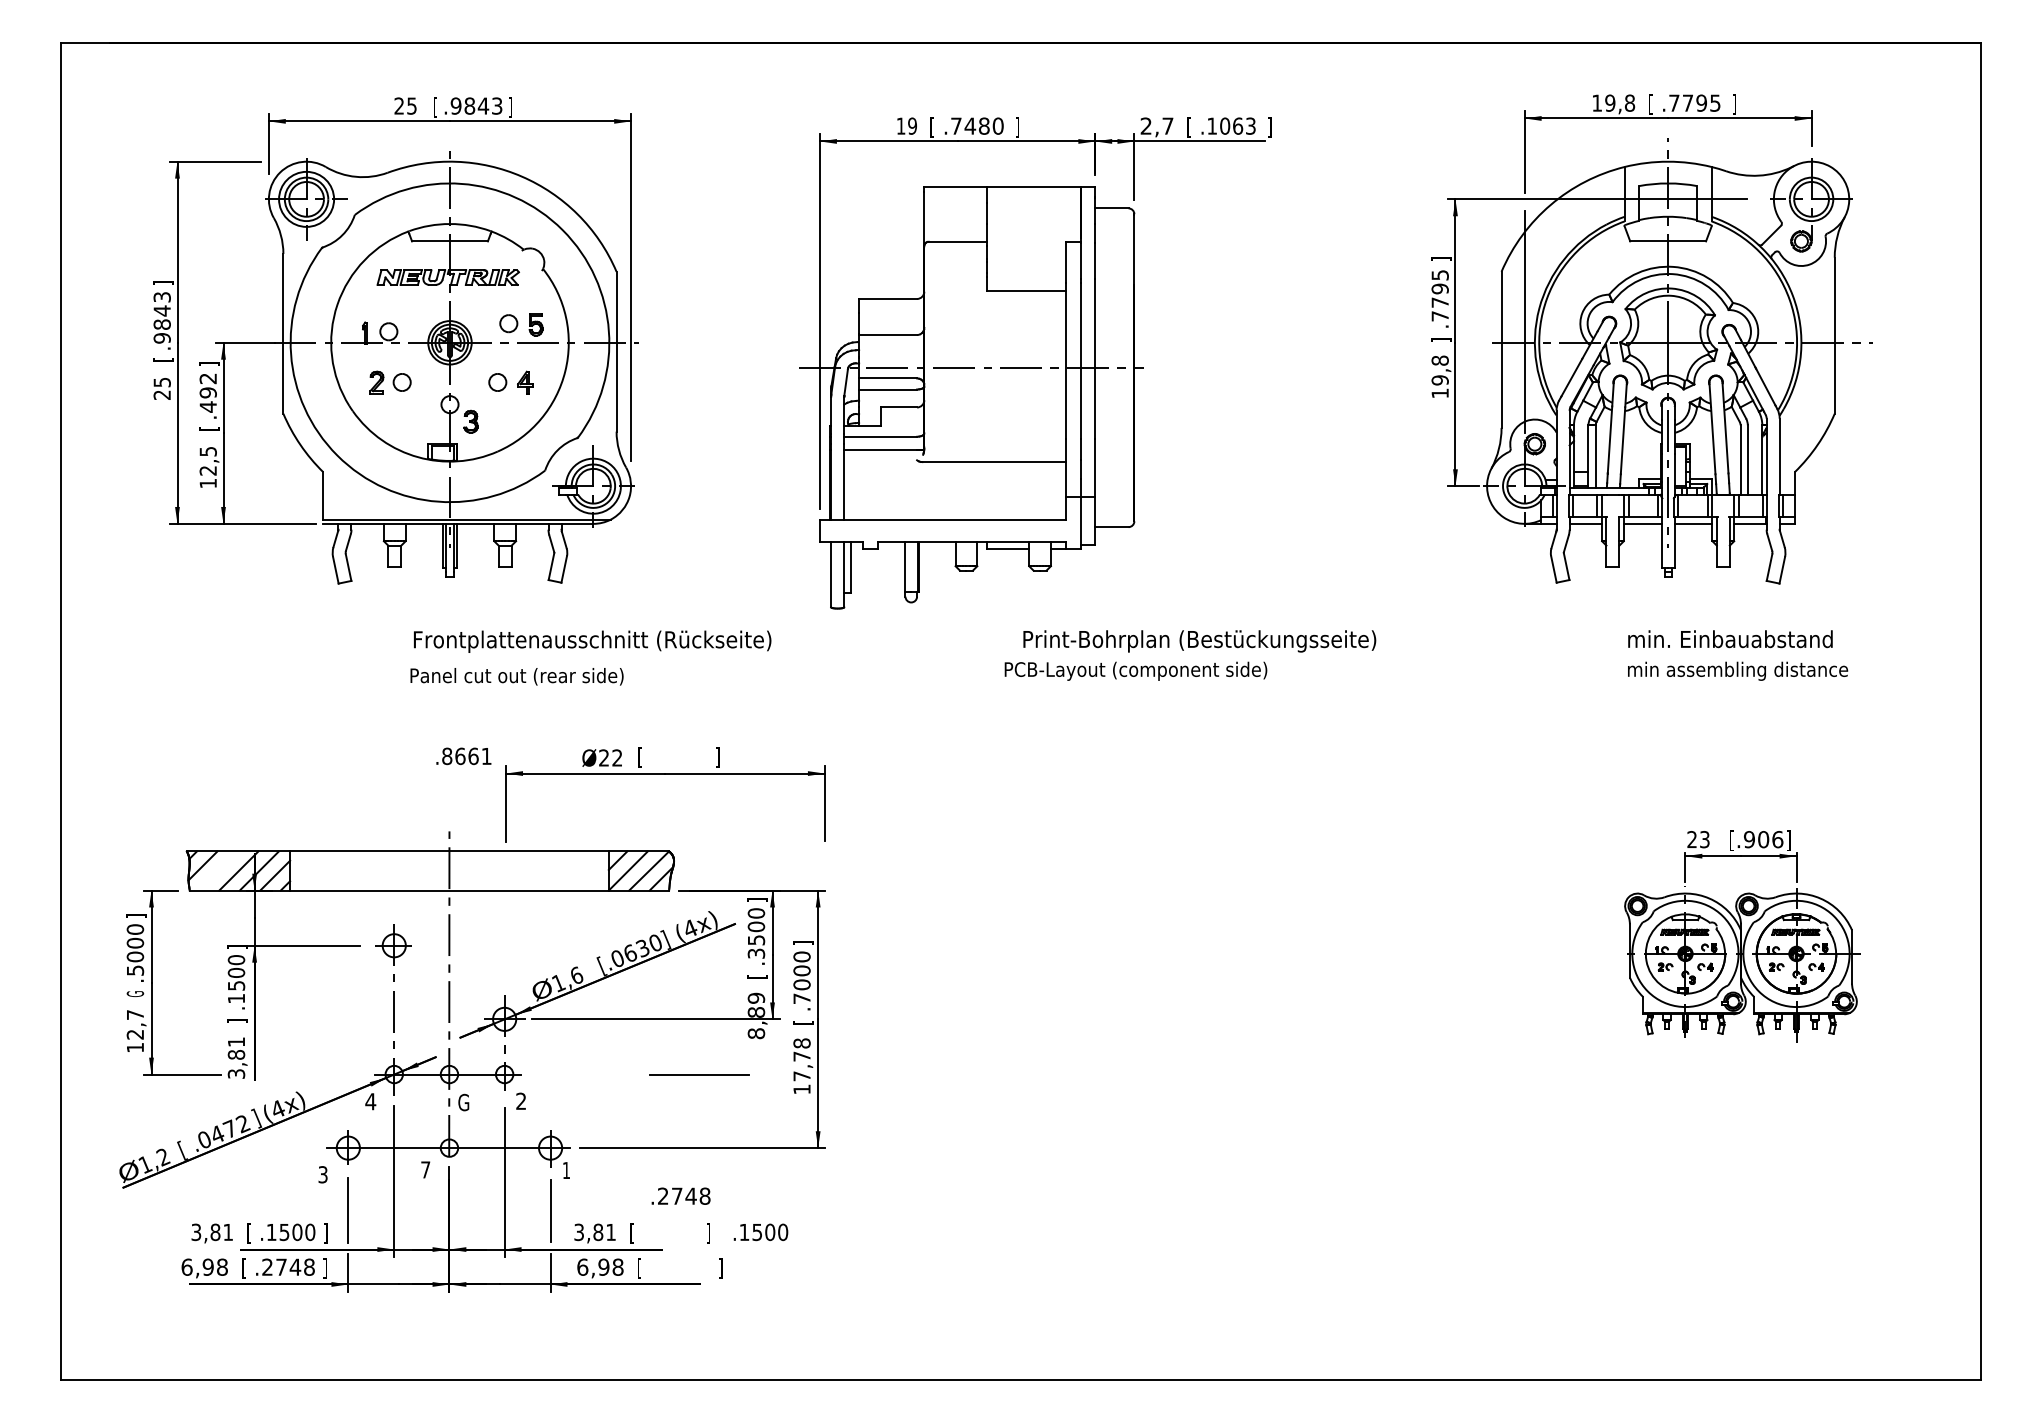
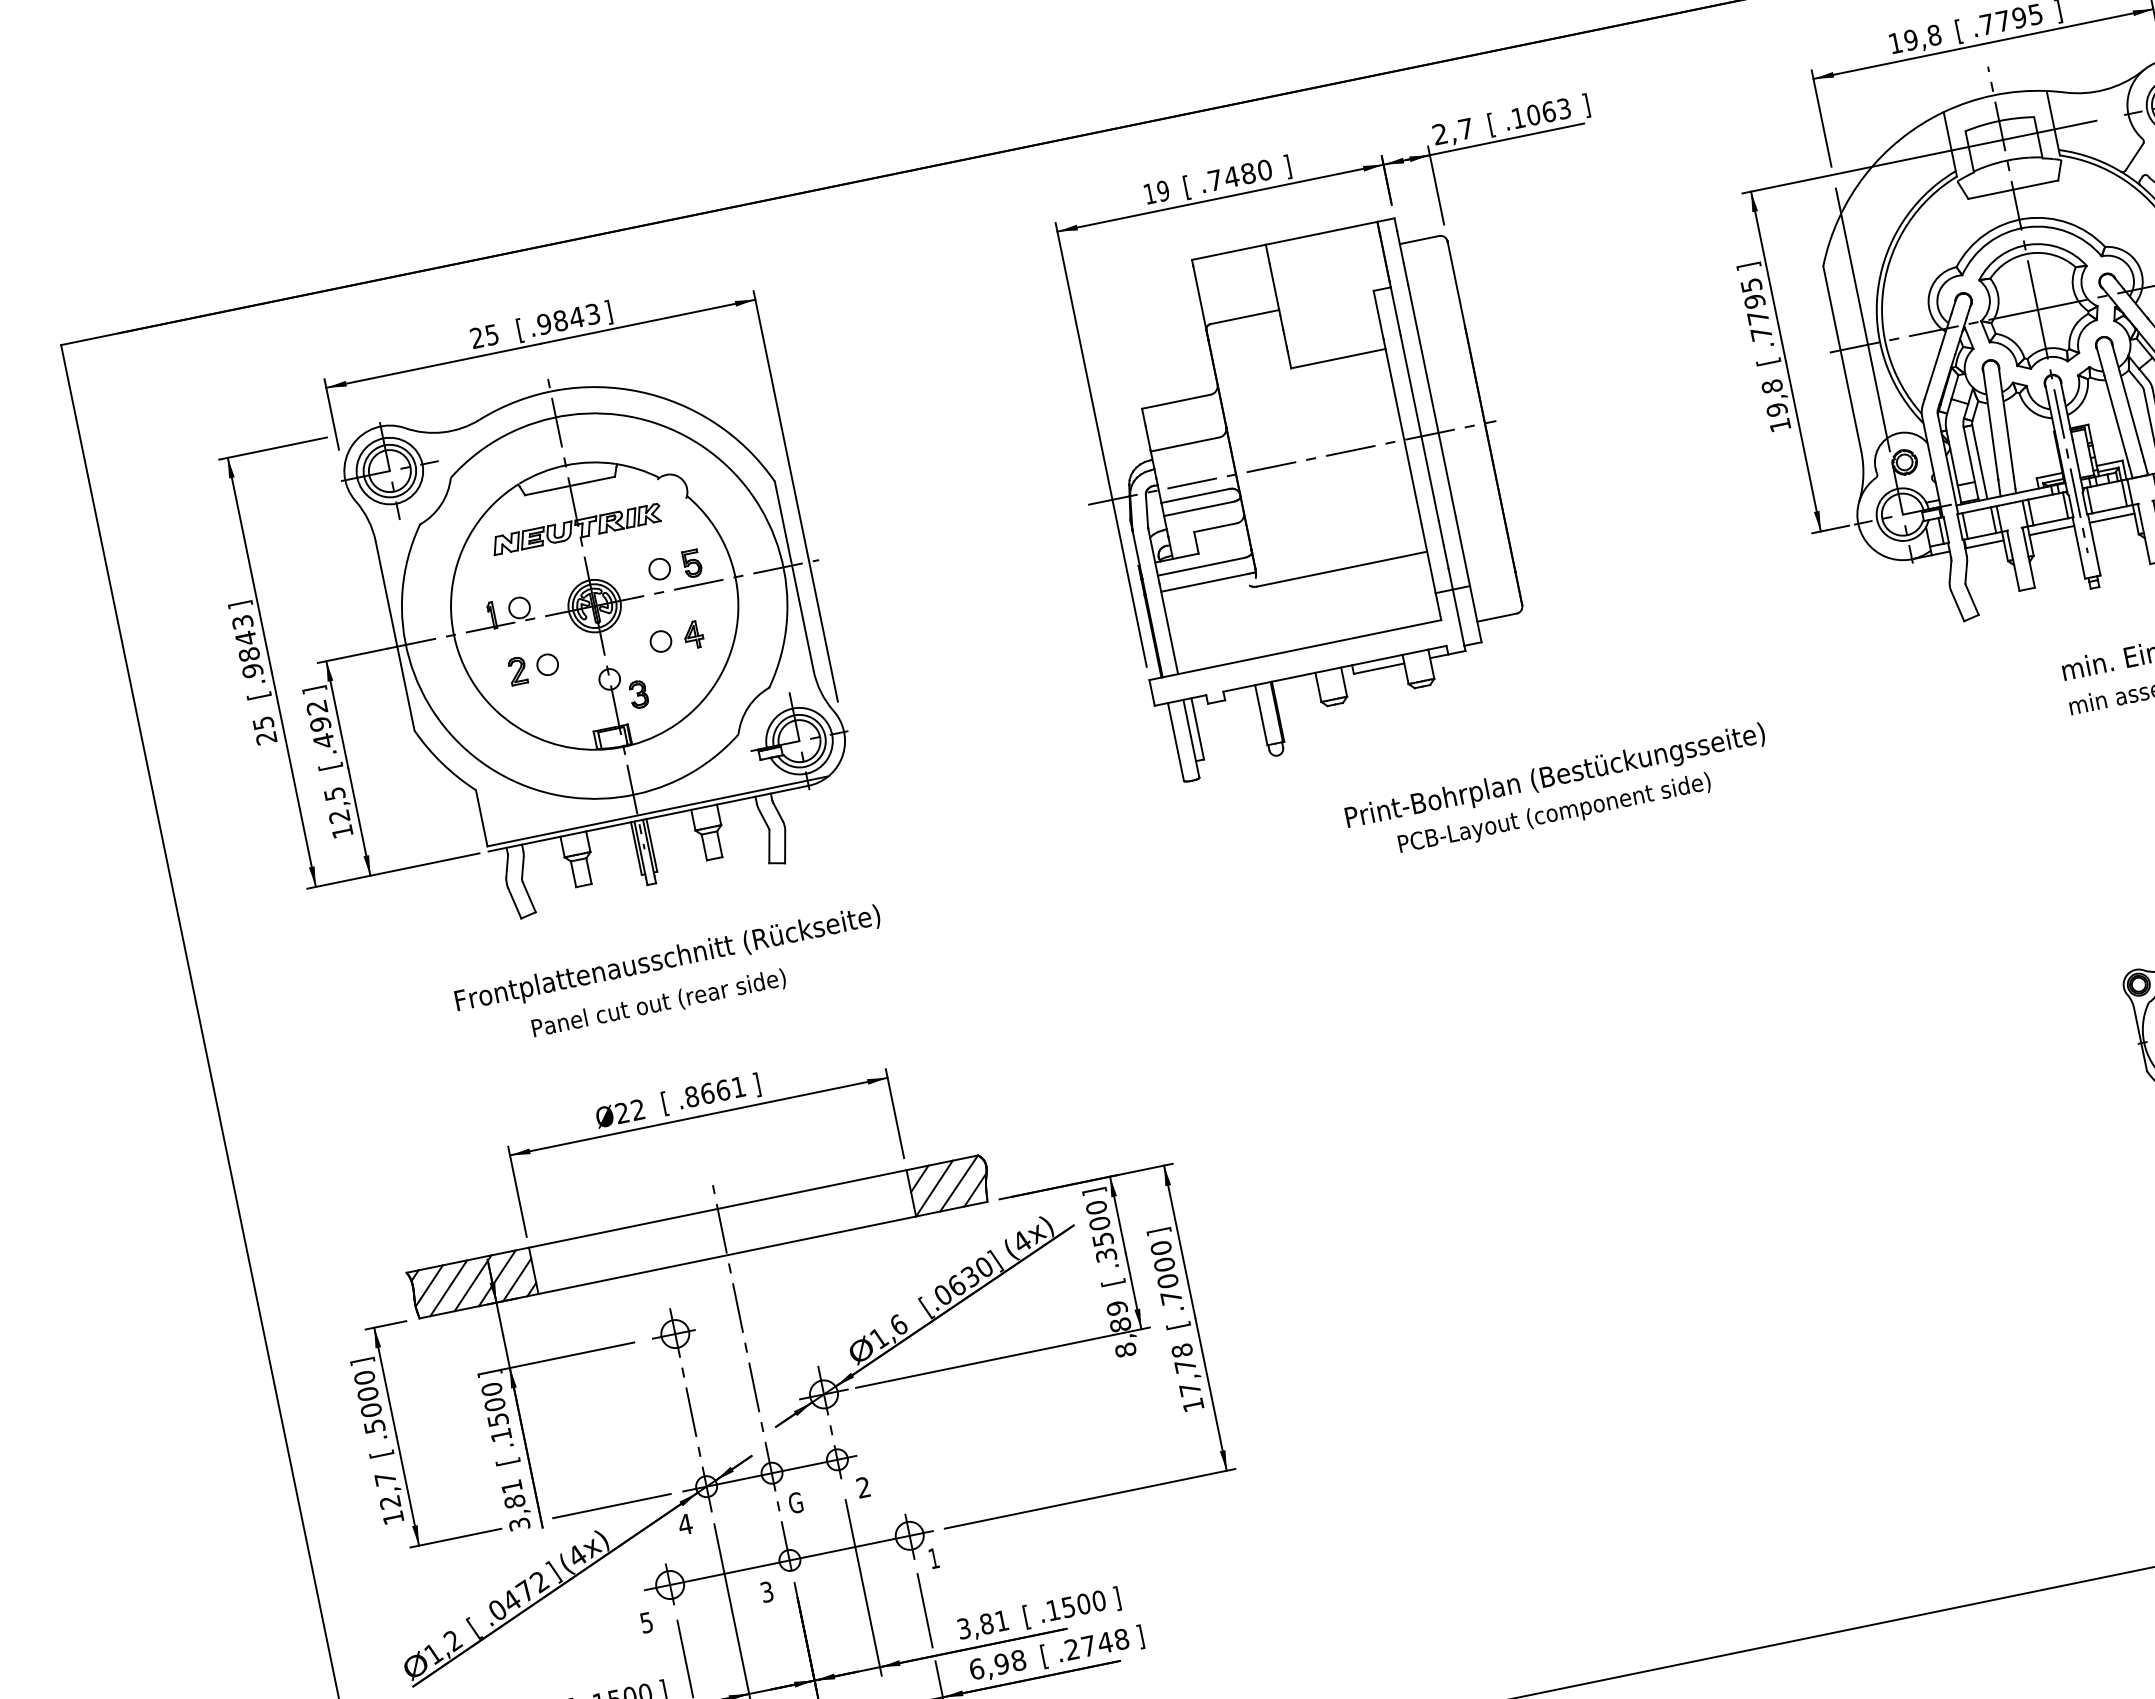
text: (1441, 339) -> (1768, 361), ] -> [
part: (1035, 363) -> (1366, 442), moved
text: (592, 641) -> (667, 959), moved
text: (1135, 670) -> (1554, 813), moved
text: (516, 676) -> (658, 1003), moved
part: (665, 774) -> (699, 1117), moved
line: (217, 870) -> (447, 1287), added
text: (136, 994) -> (381, 1454), G -> [
text: (237, 1020) -> (507, 1460), ] -> [
line: (699, 1074) -> (612, 1506), moved
text: (425, 1169) -> (766, 1591), 7 -> 3
text: (323, 1174) -> (647, 1622), 3 -> 5
text: (680, 1195) -> (1092, 1644), moved
text: (760, 1232) -> (1072, 1606), moved

